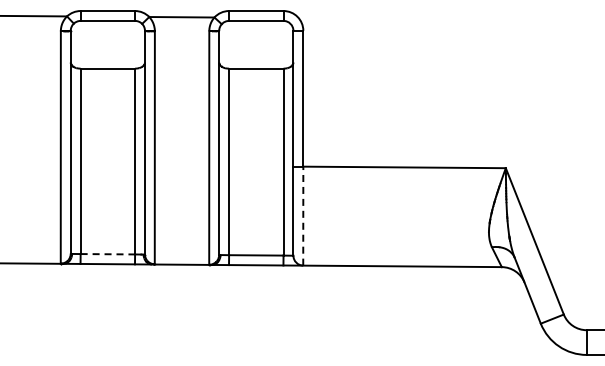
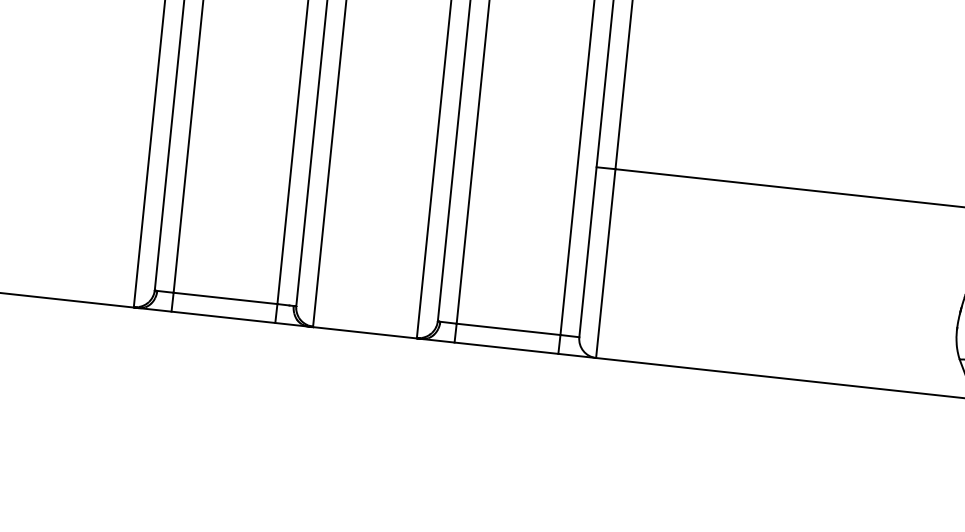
line: (303, 215) -> (606, 262), dashed -> solid
line: (108, 254) -> (226, 299), dashed -> solid

